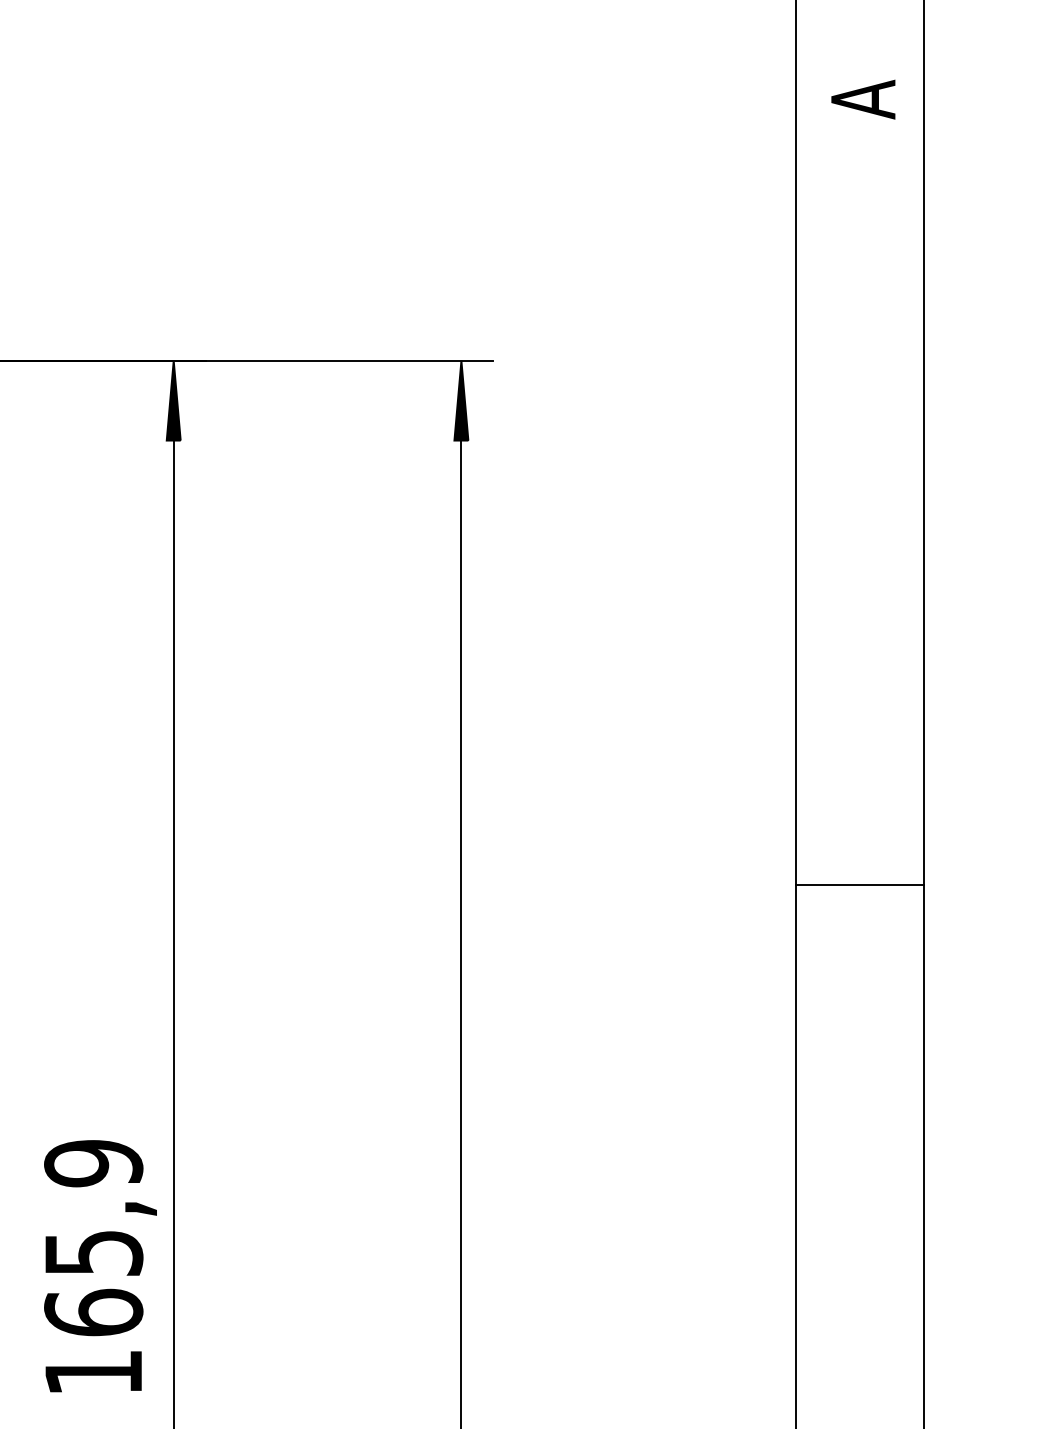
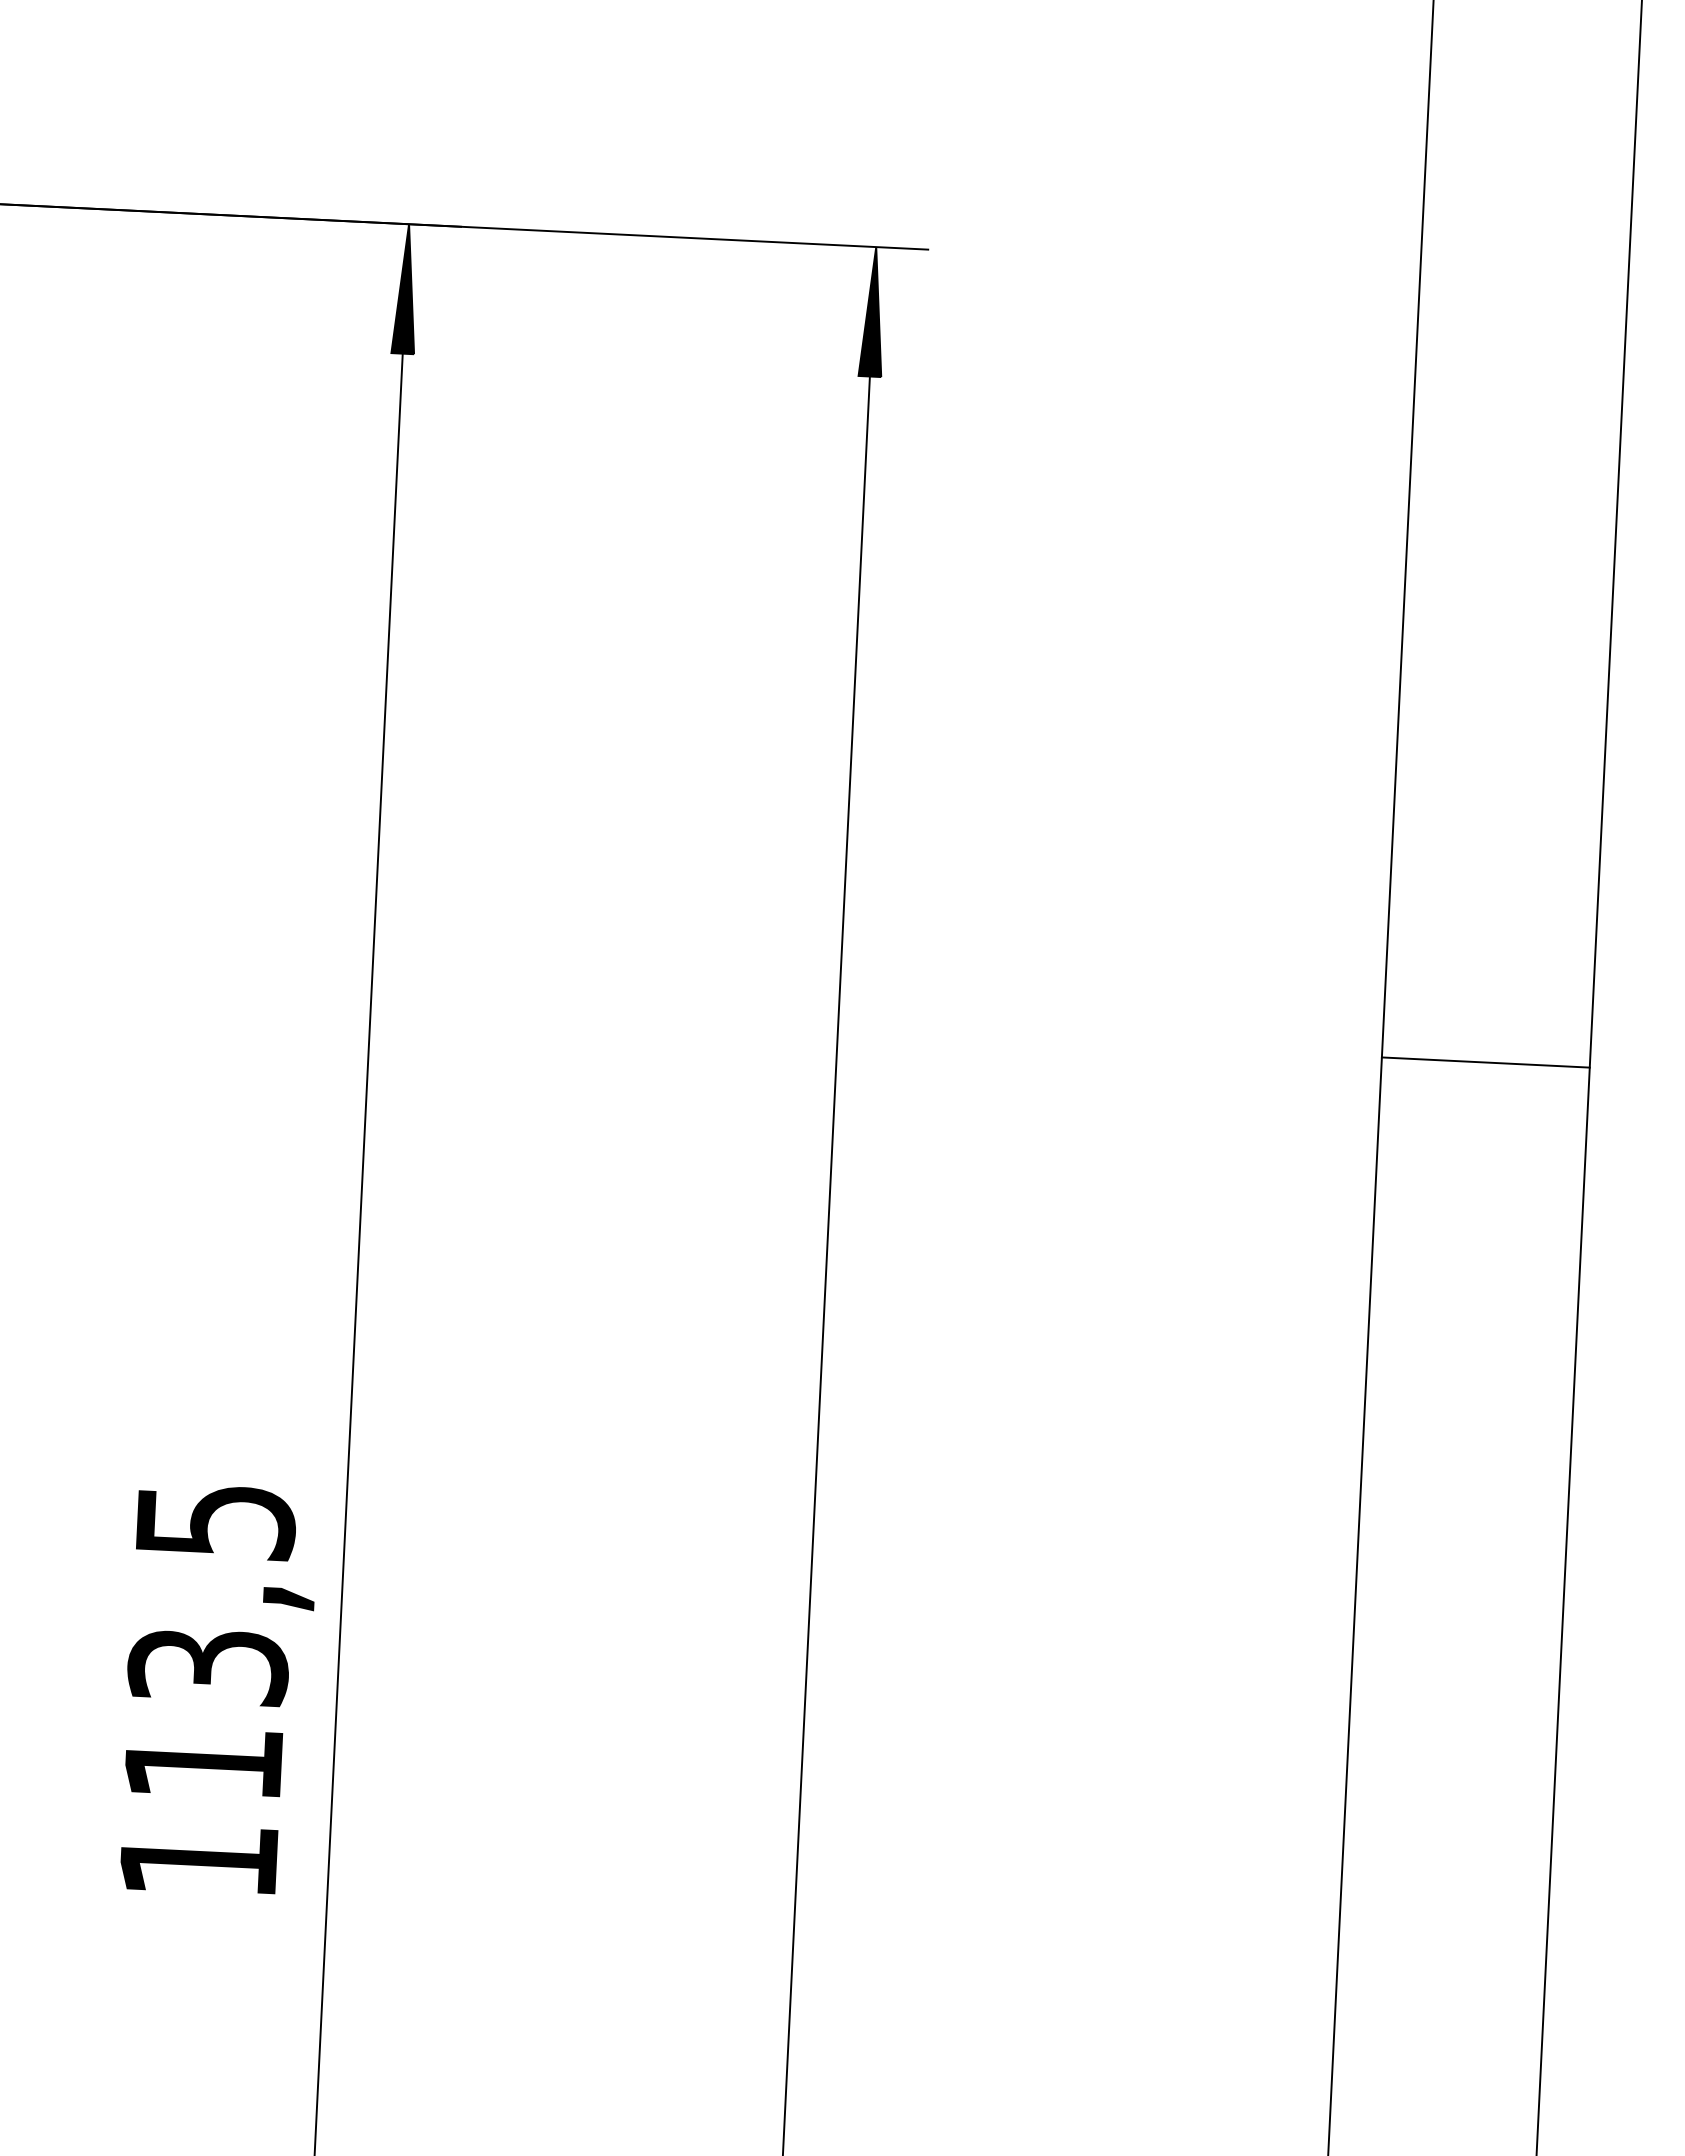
line: (860, 884) -> (1485, 1062), moved
text: (93, 1238) -> (209, 1643), 165,9 -> 113,5

